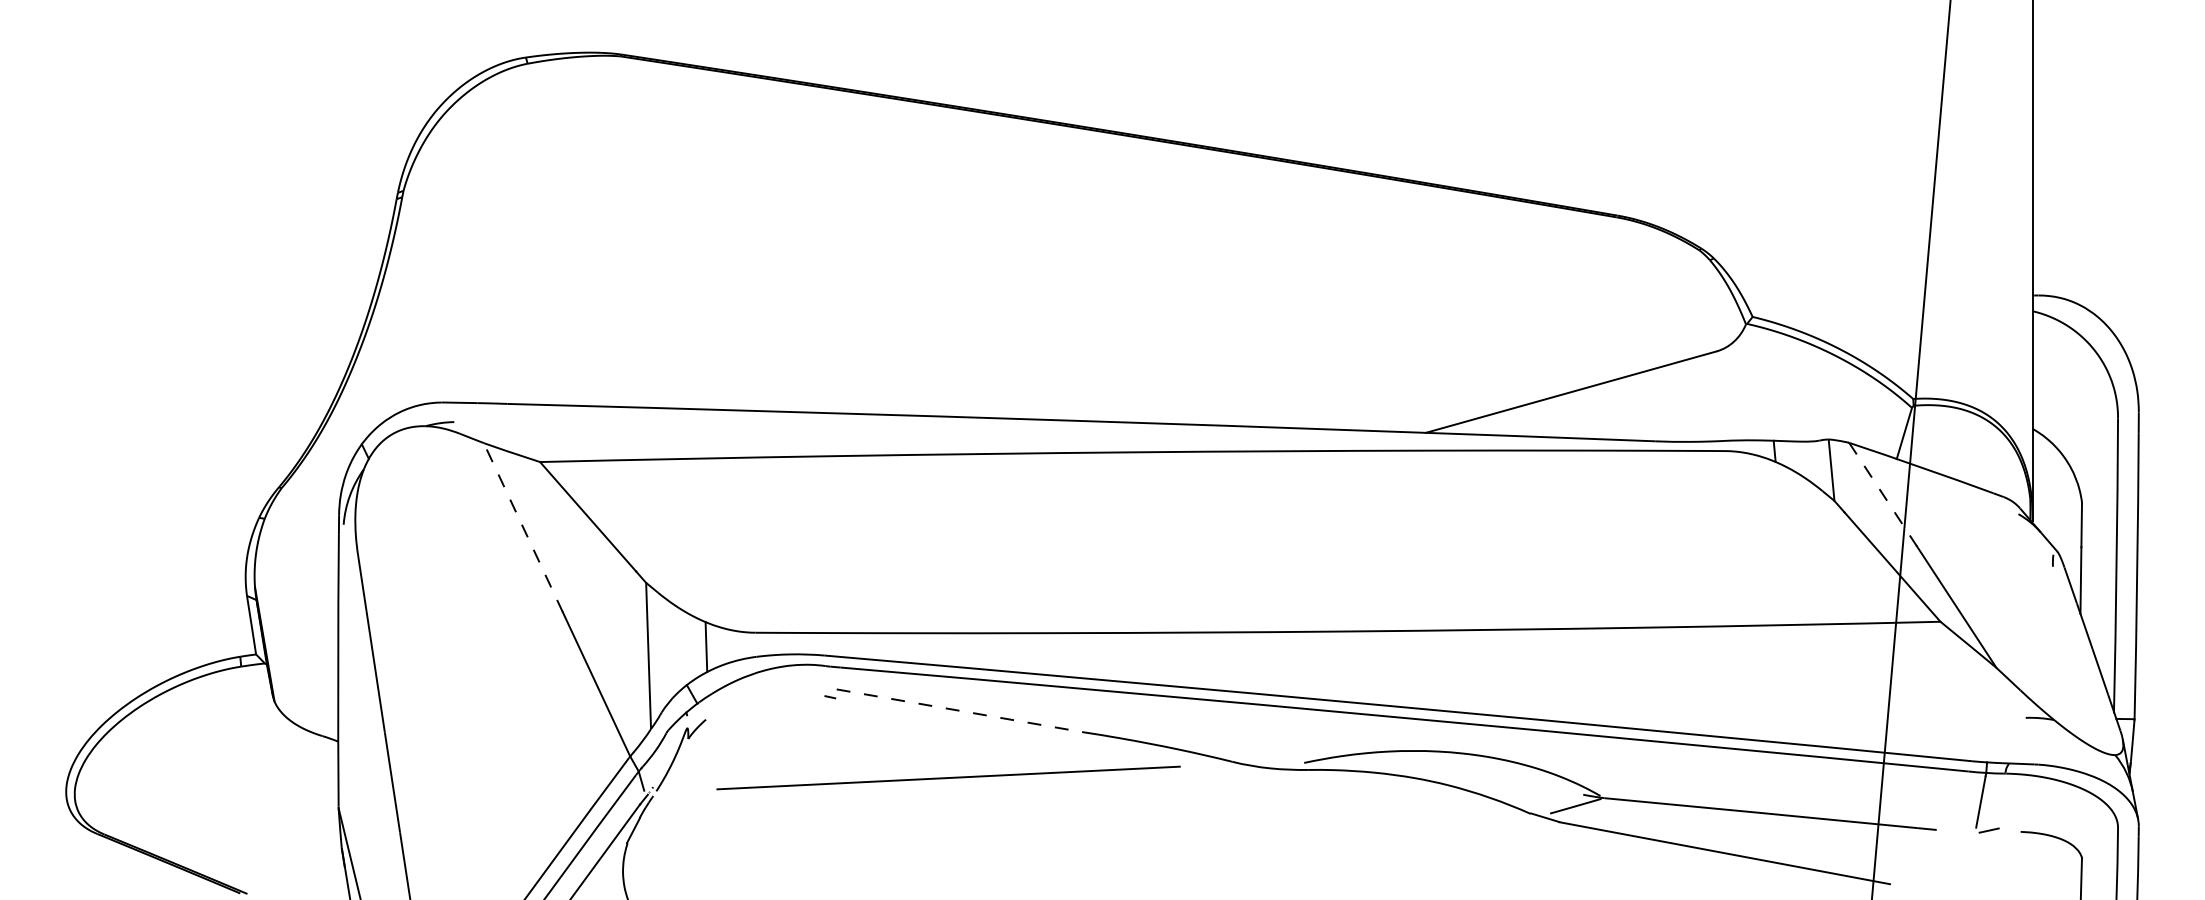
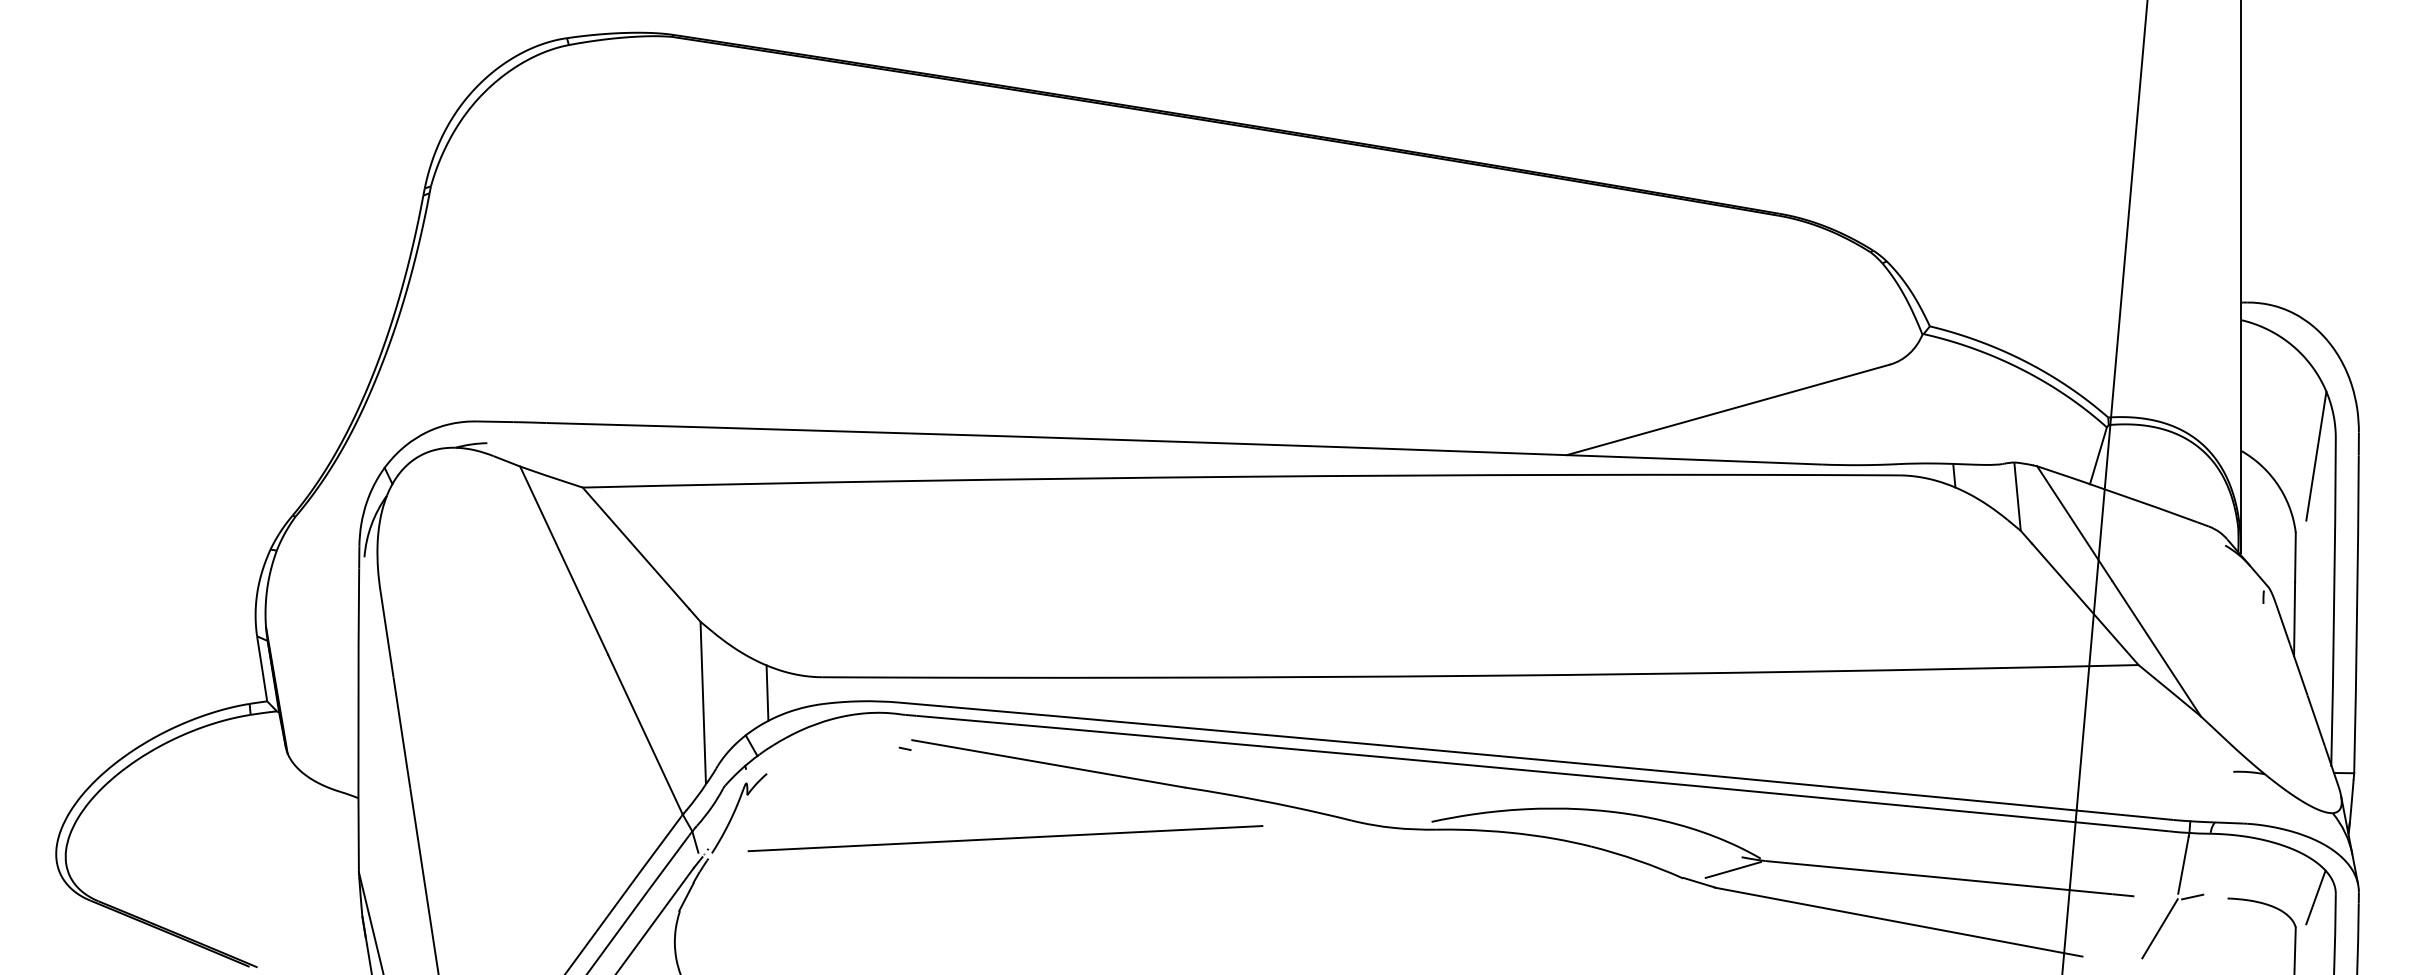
line: (2100, 433) -> (2316, 455), added
line: (1883, 494) -> (2075, 523), dashed -> solid
line: (523, 527) -> (564, 560), dashed -> solid
line: (959, 710) -> (1048, 763), dashed -> solid
line: (948, 777) -> (1005, 838), moved
line: (2099, 830) -> (2315, 896), added
line: (1959, 858) -> (2159, 928), added

